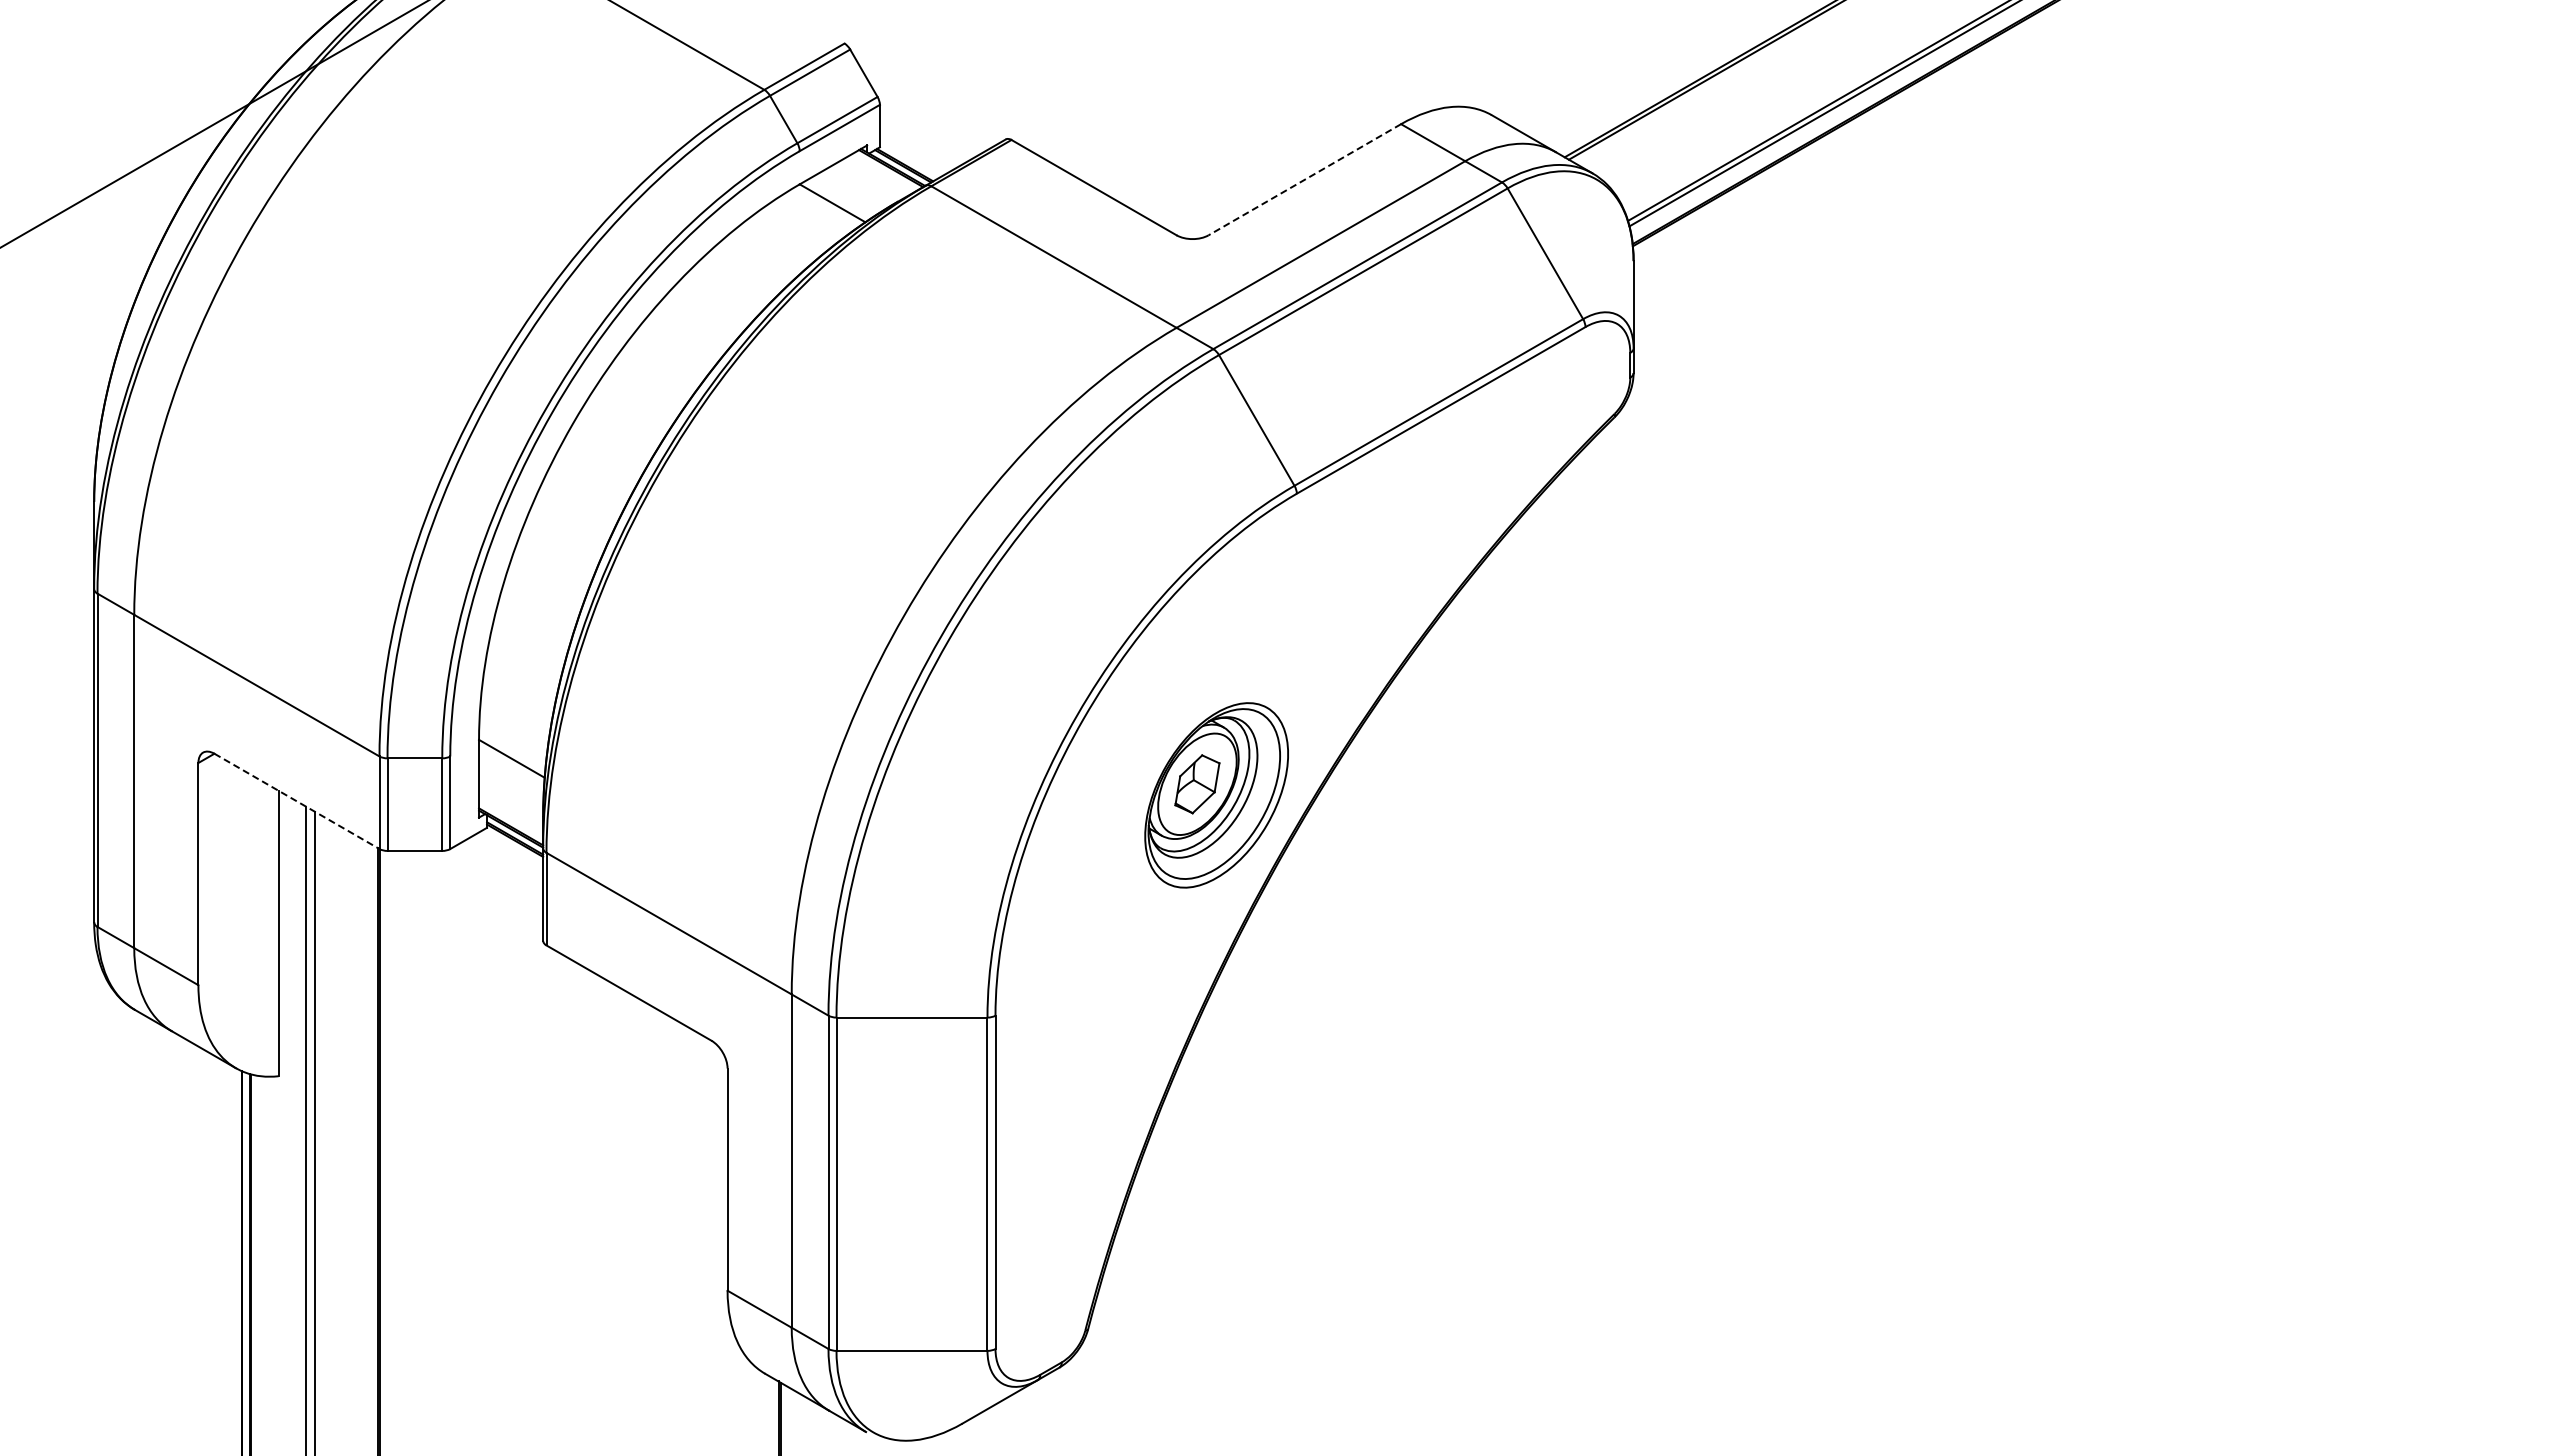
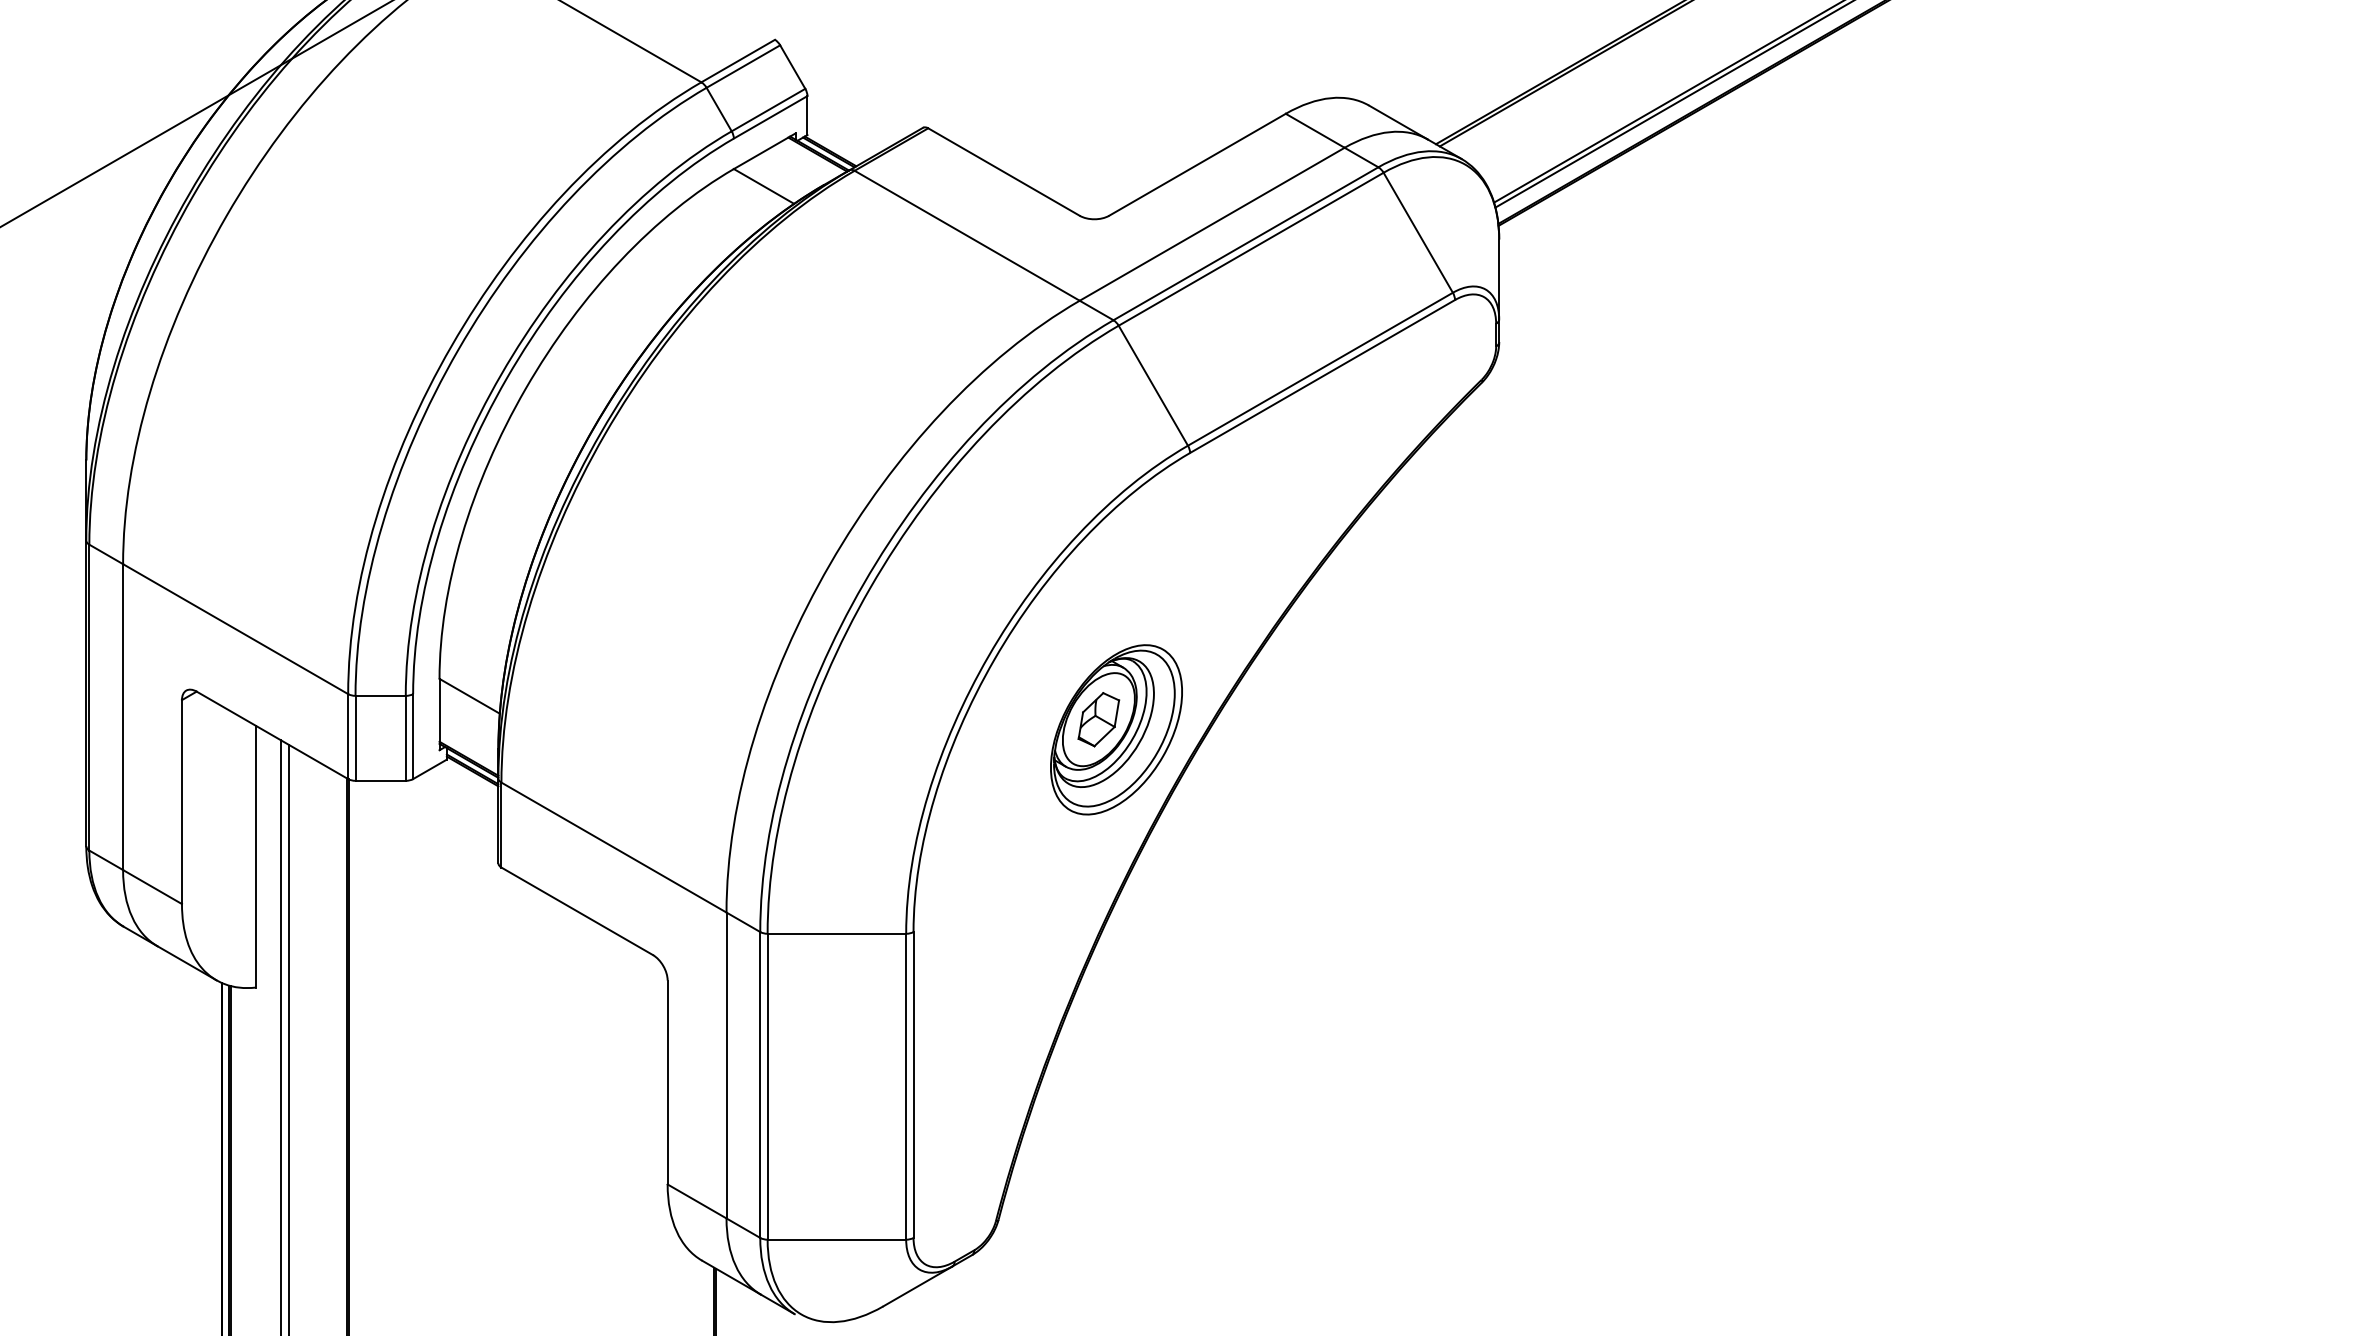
line: (1304, 179) -> (1197, 164), dashed -> solid
line: (297, 801) -> (272, 735), dashed -> solid

